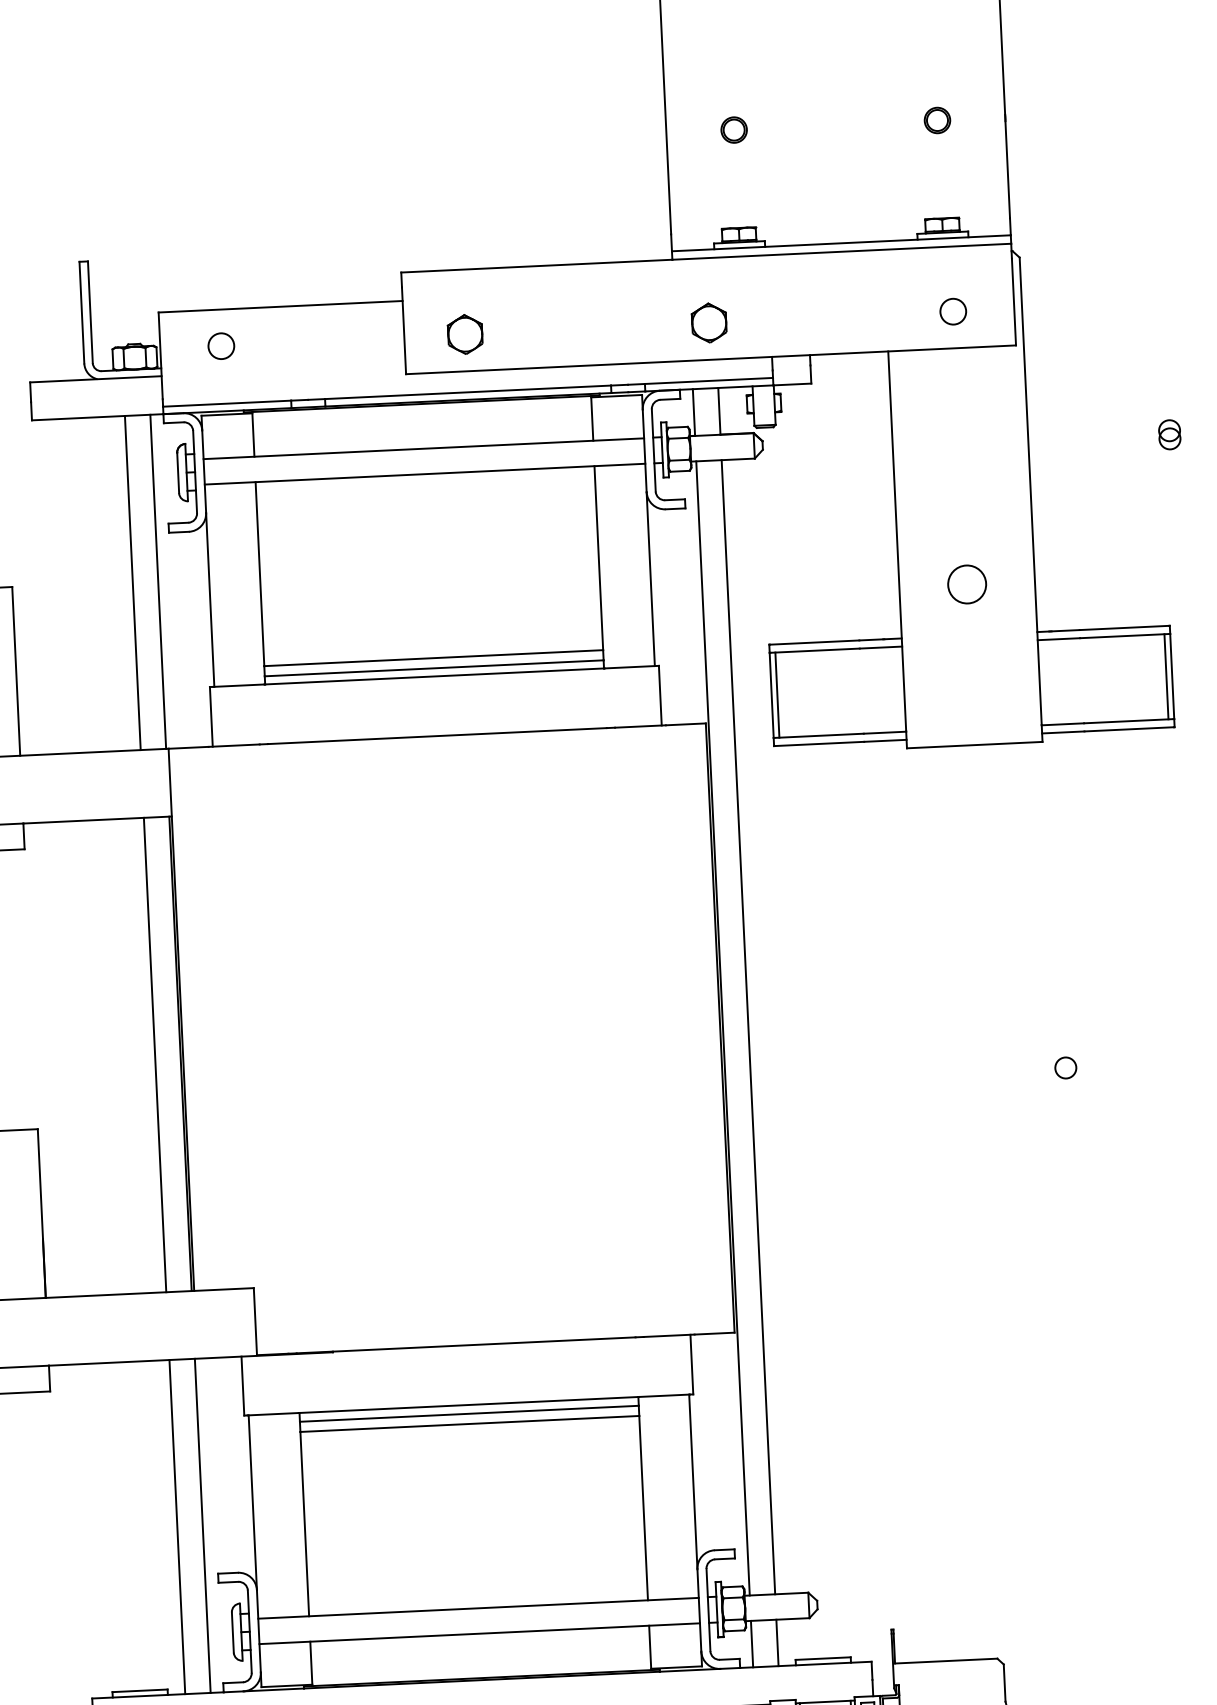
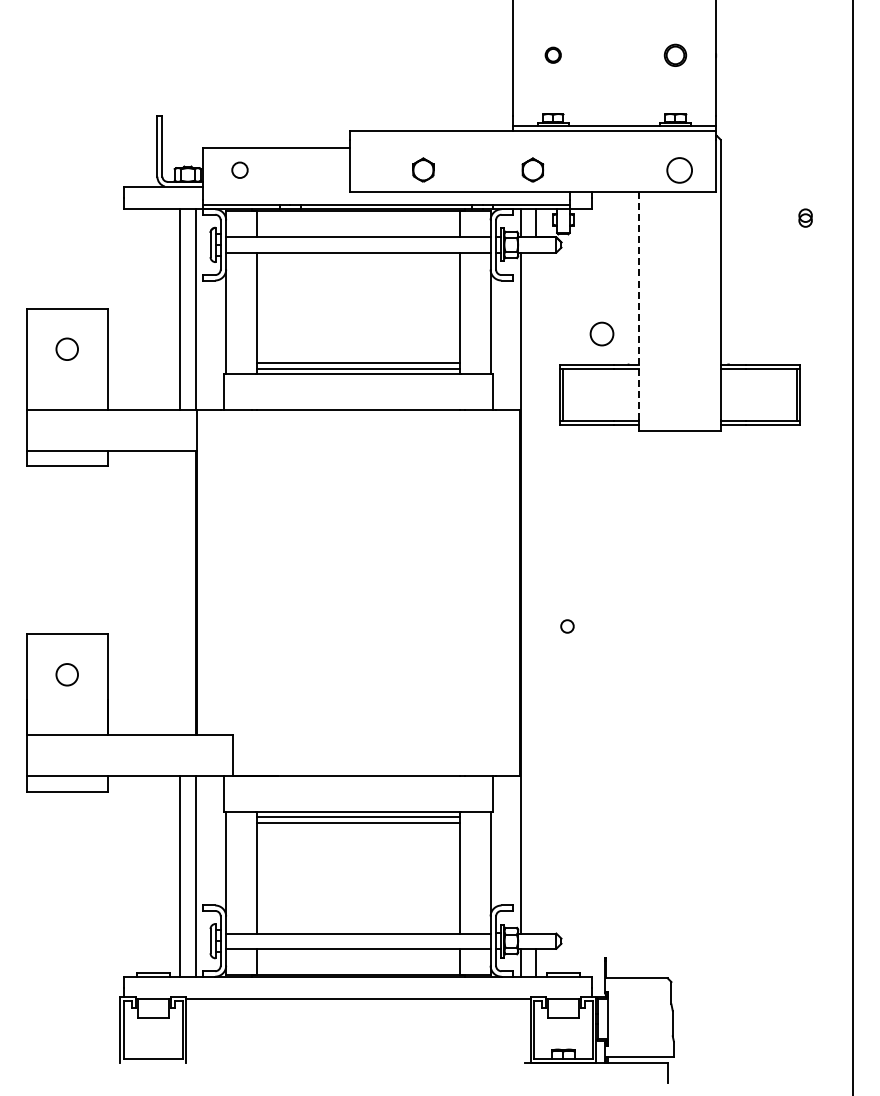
part: (936, 119) -> (674, 54), size x1.4
circle: (951, 310) -> (678, 169), size x1.6
part: (465, 333) -> (423, 169), moved
part: (1169, 433) -> (805, 217), moved
line: (897, 540) -> (639, 305), solid -> dashed
circle: (966, 583) -> (601, 333), moved
line: (748, 1026) -> (536, 592), removed
line: (155, 1054) -> (180, 592), removed
circle: (1065, 1067) -> (567, 626), moved

